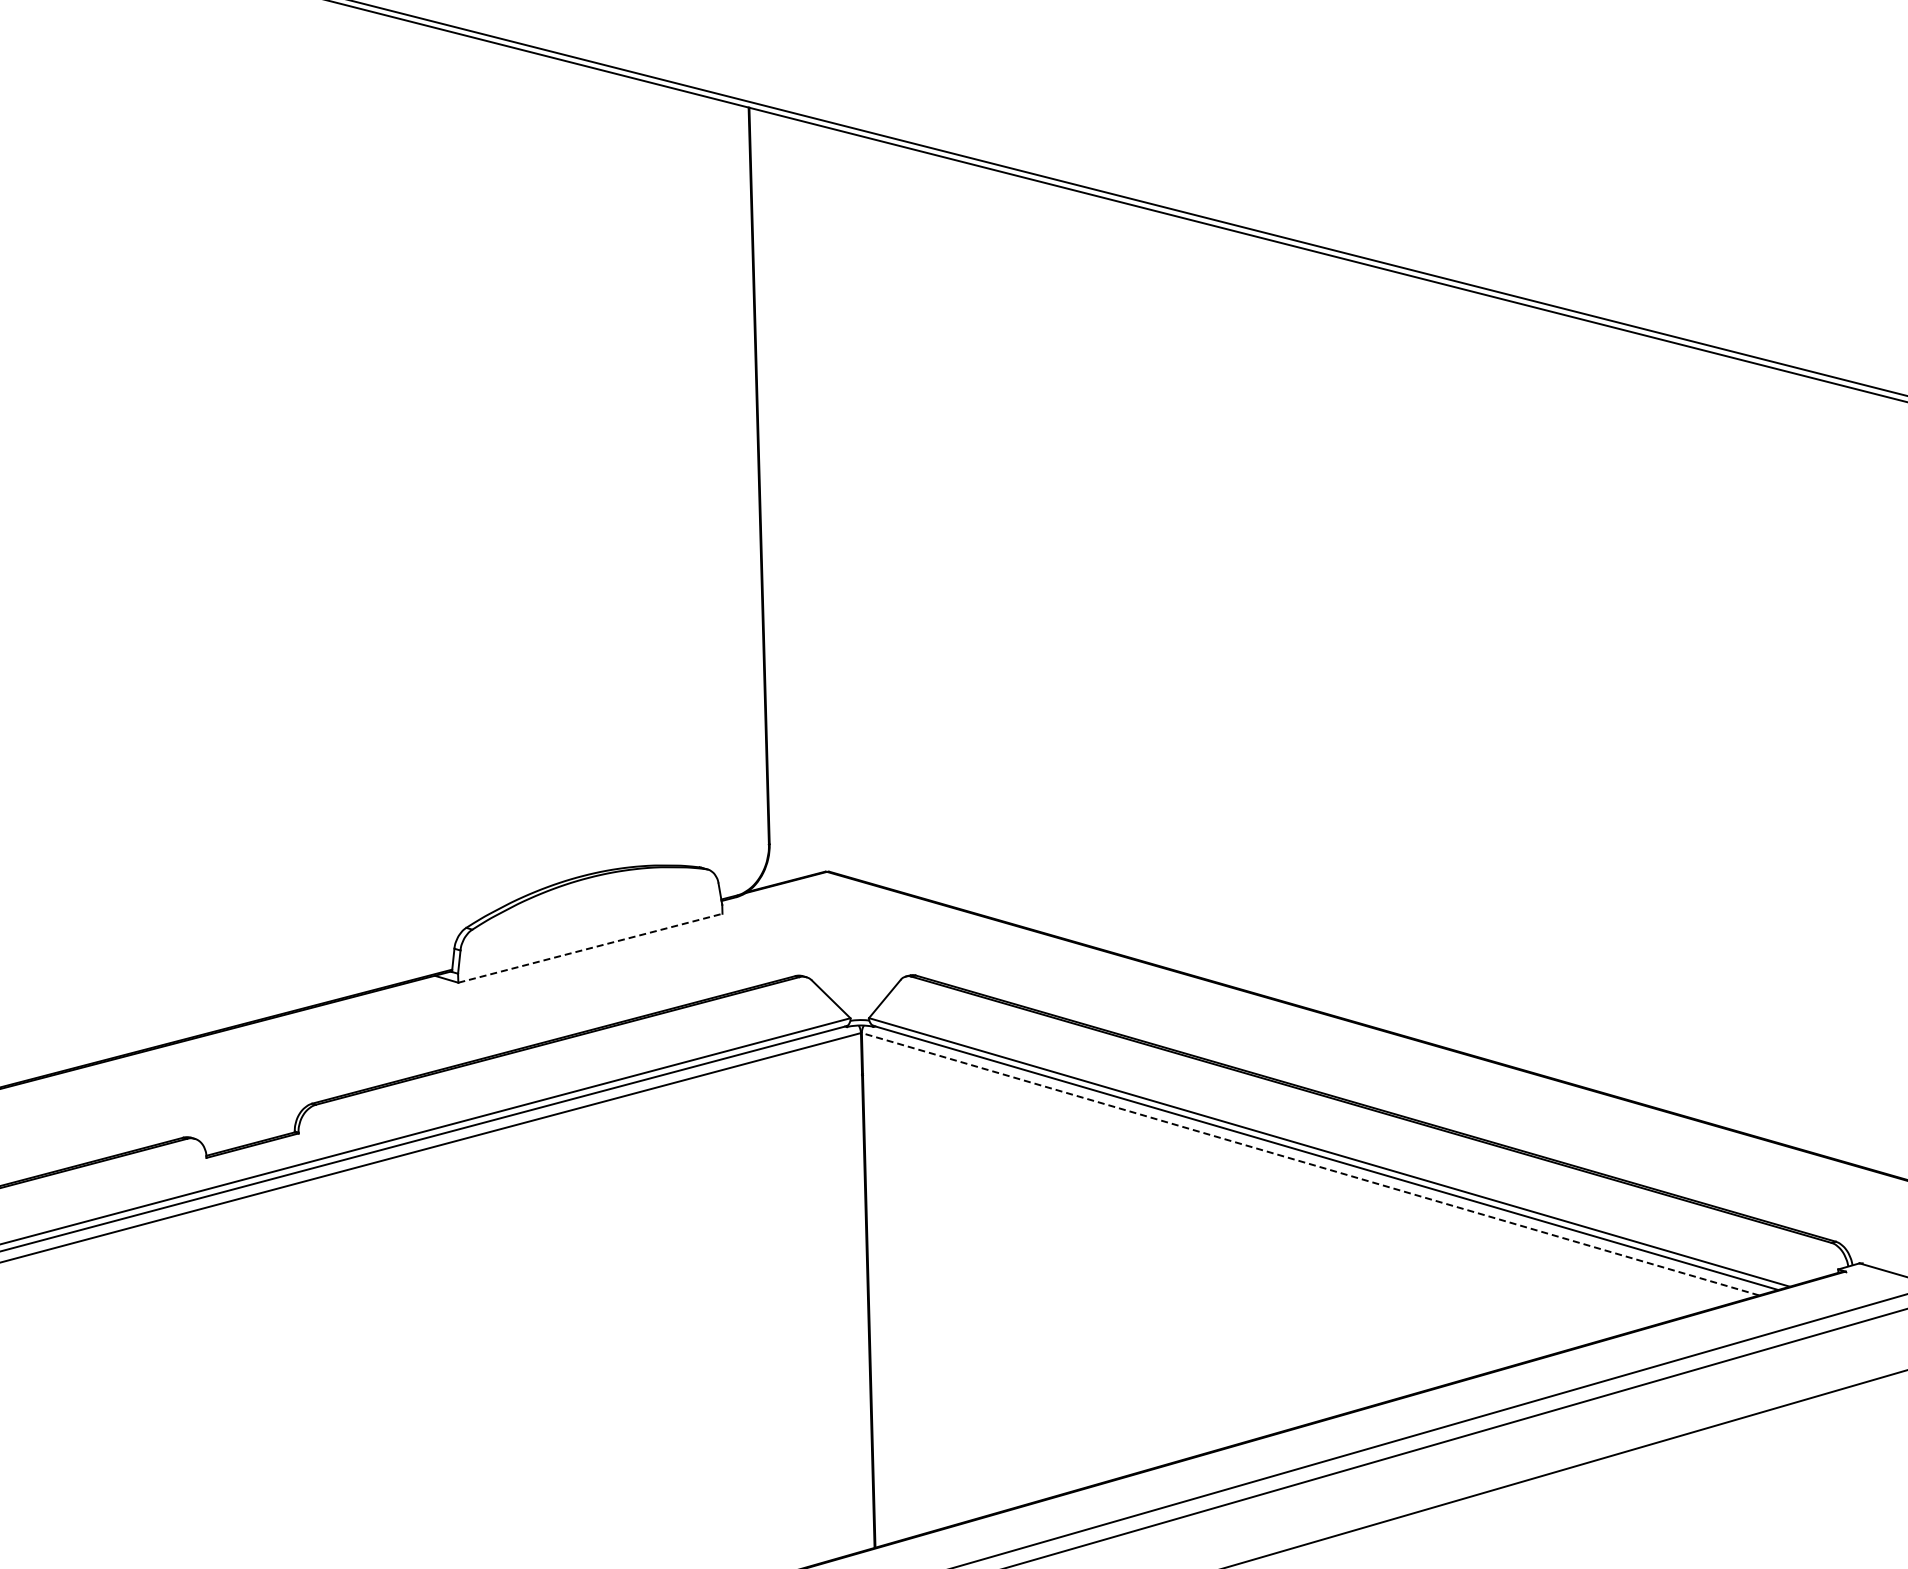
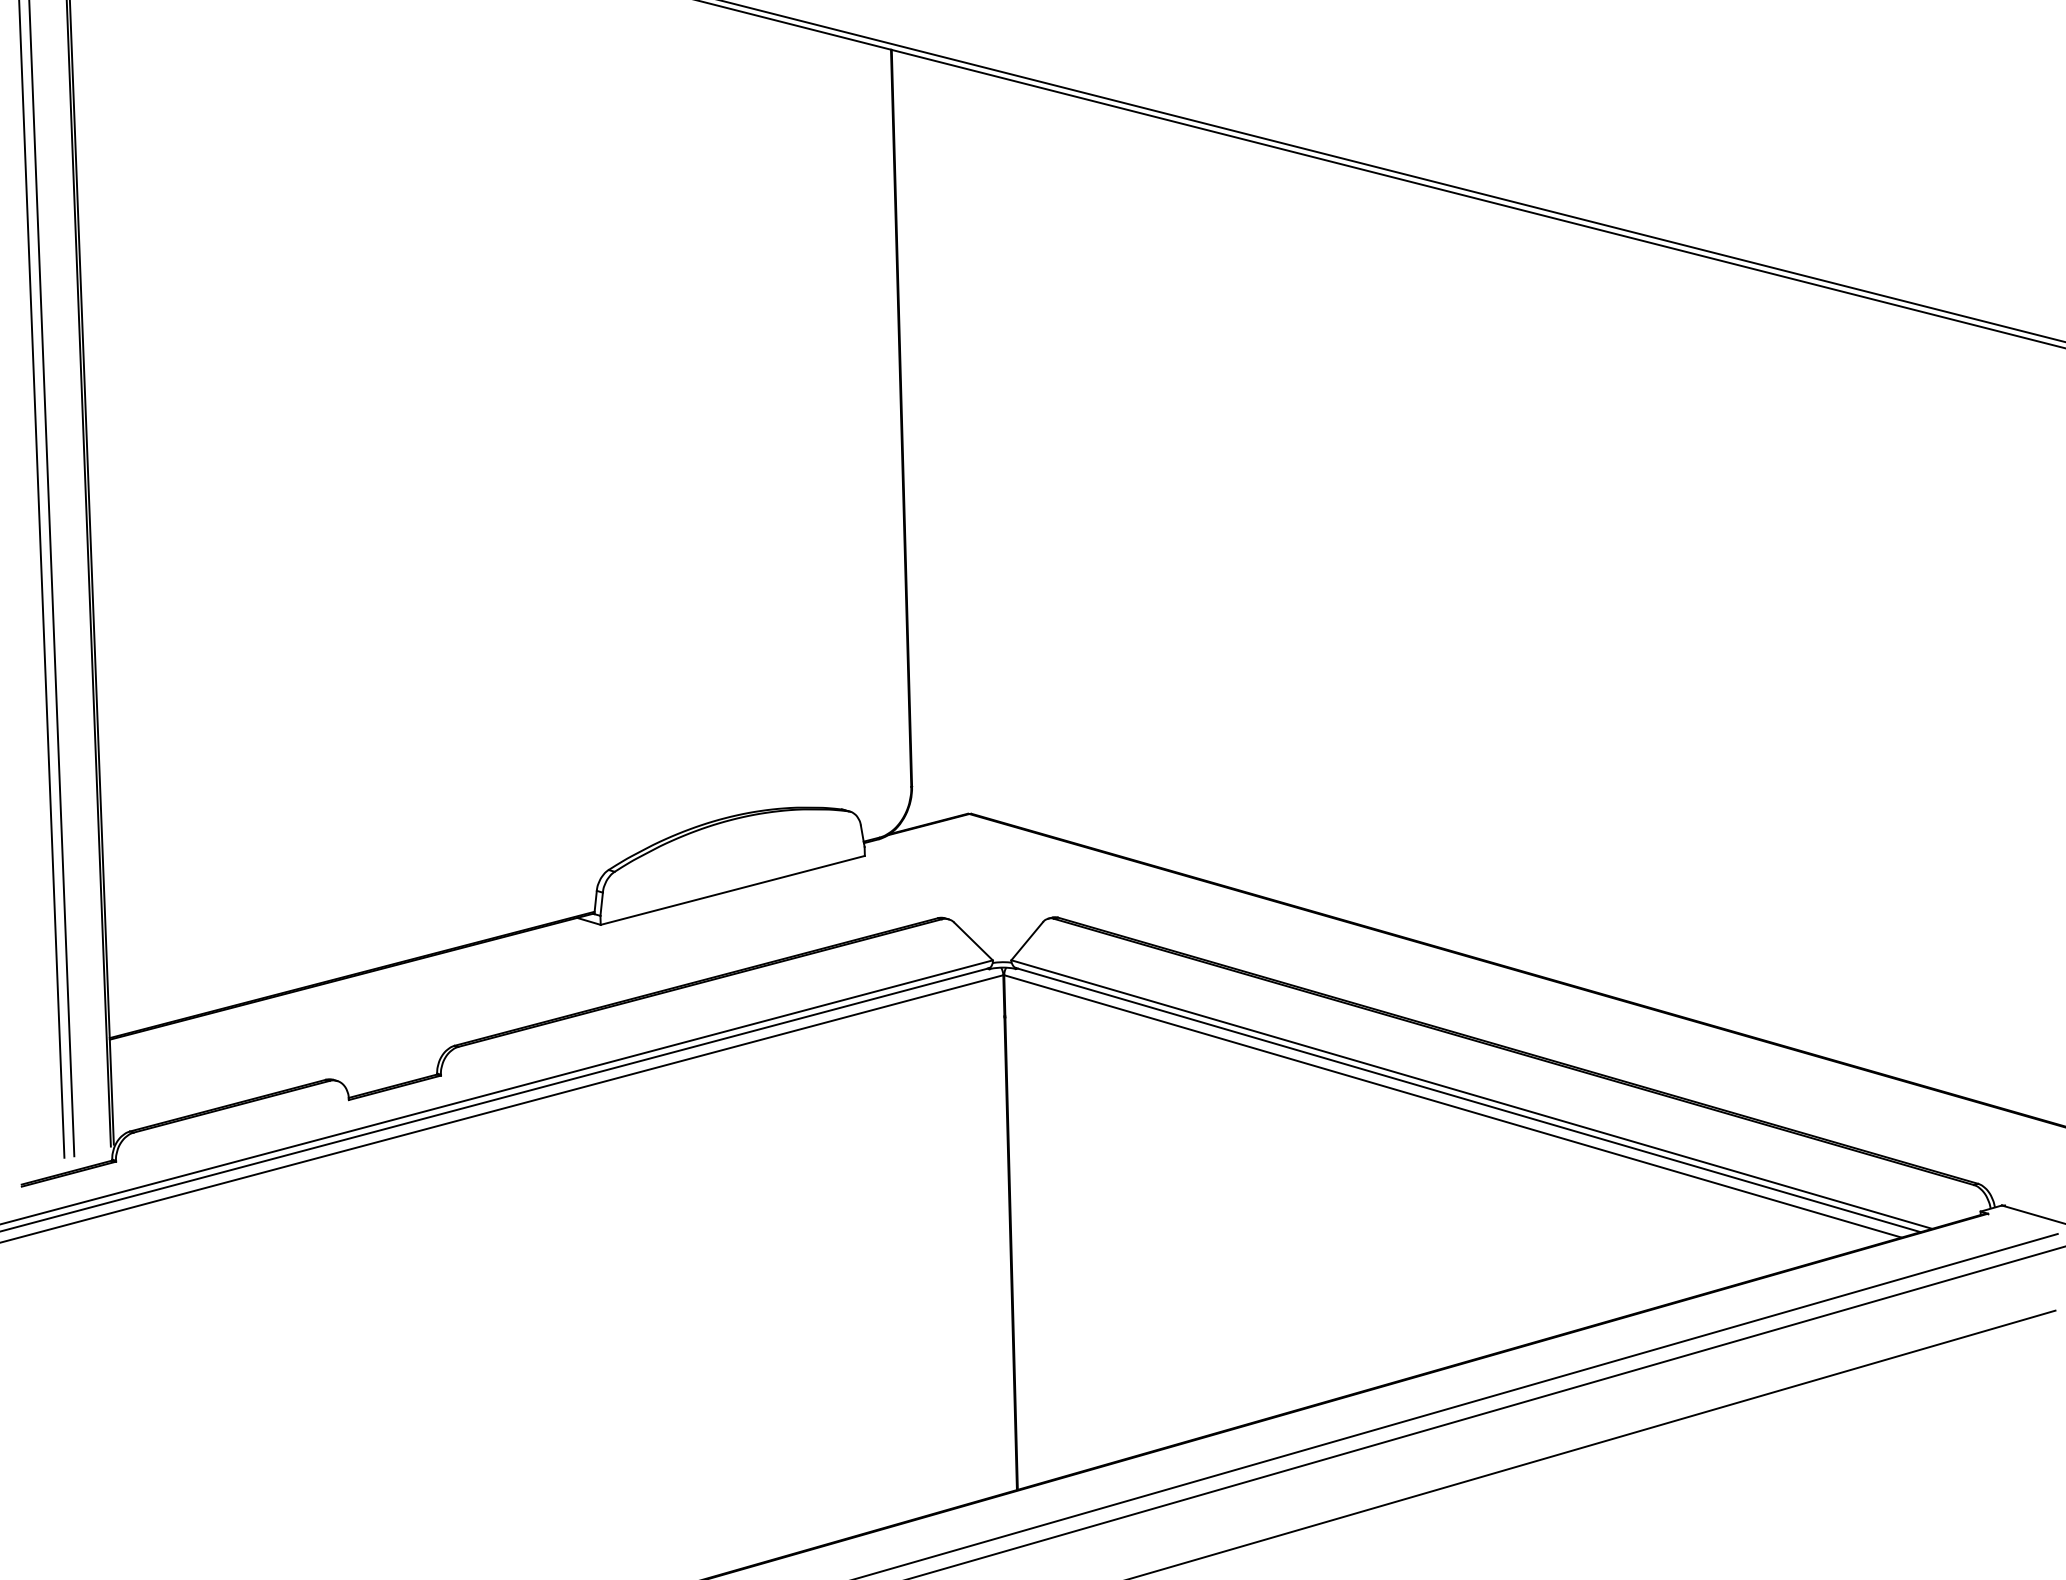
line: (591, 948) -> (733, 890), dashed -> solid
line: (1310, 1164) -> (1452, 1106), dashed -> solid

